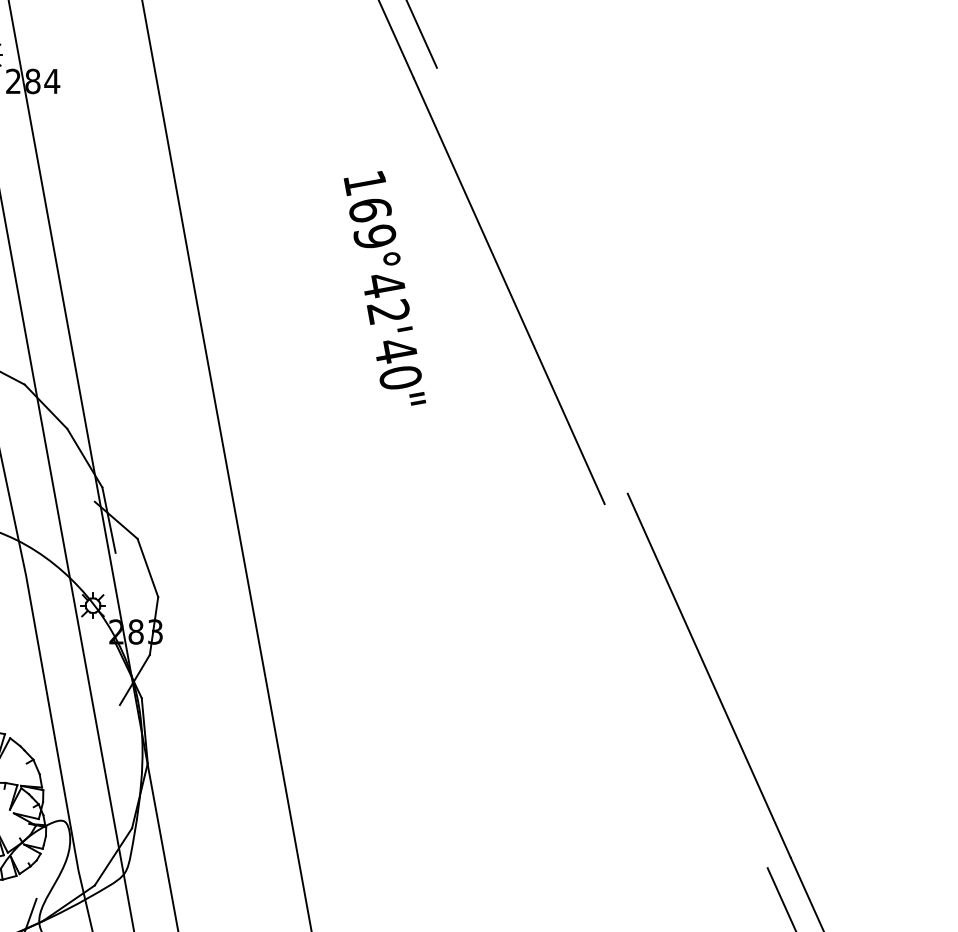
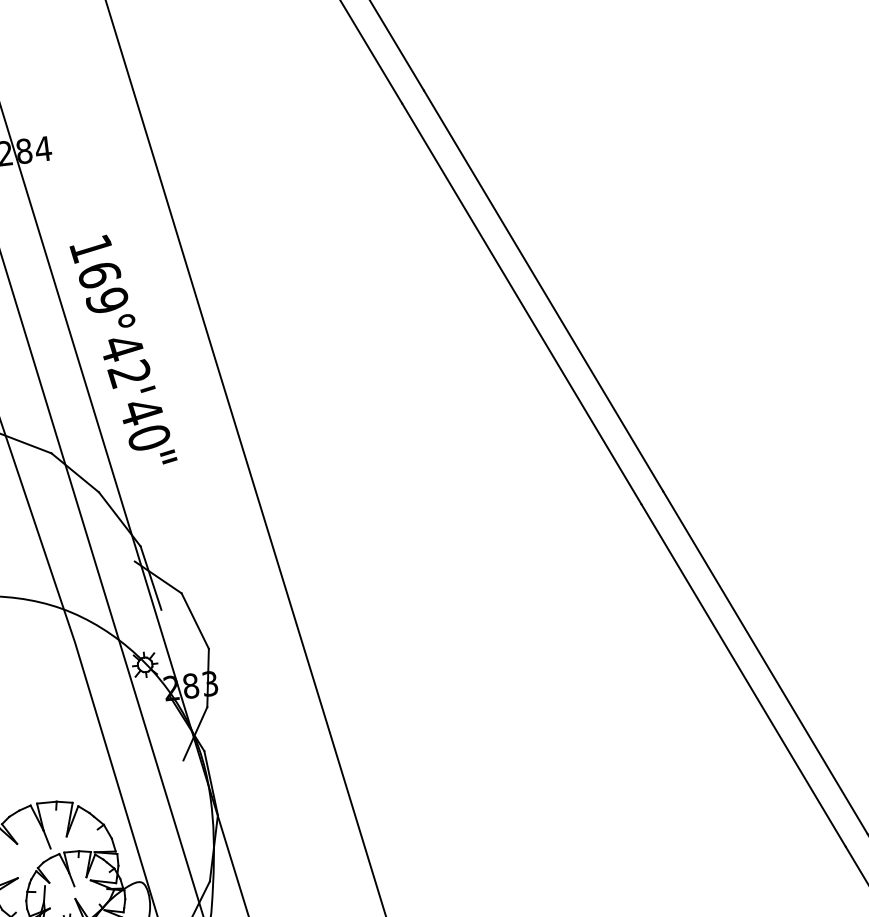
line: (531, 280) -> (542, 290), added
text: (384, 288) -> (122, 351), moved
line: (685, 686) -> (742, 676), added

